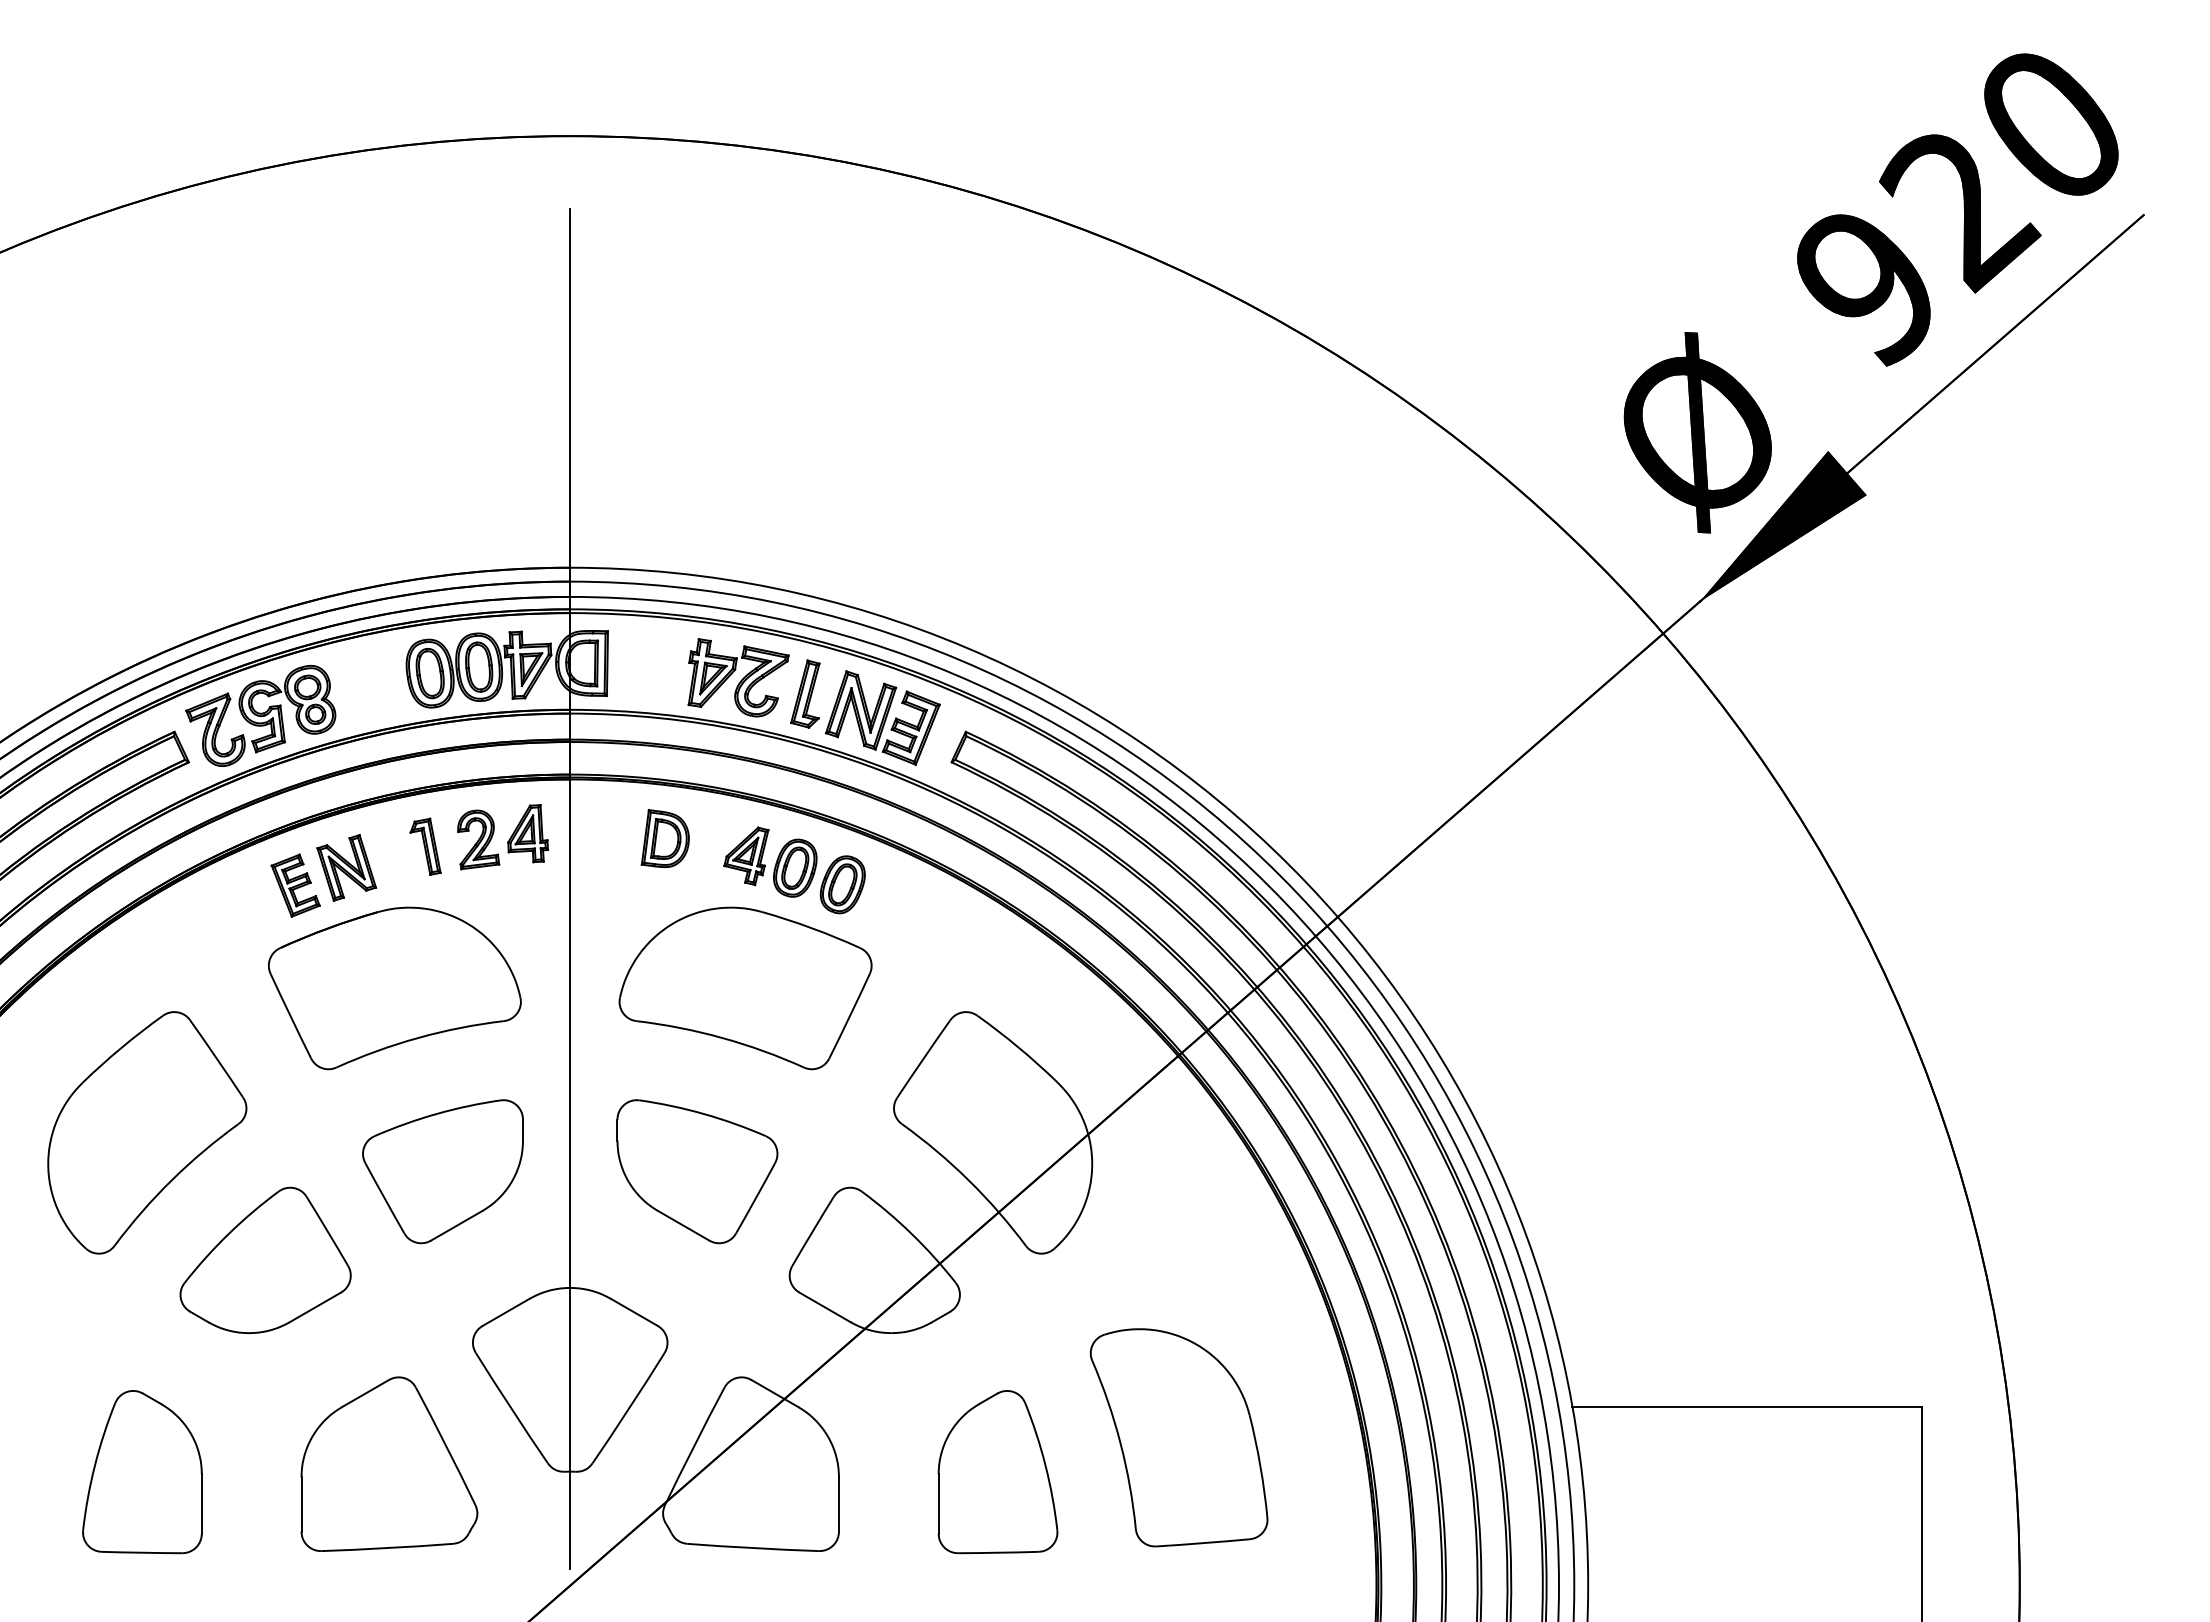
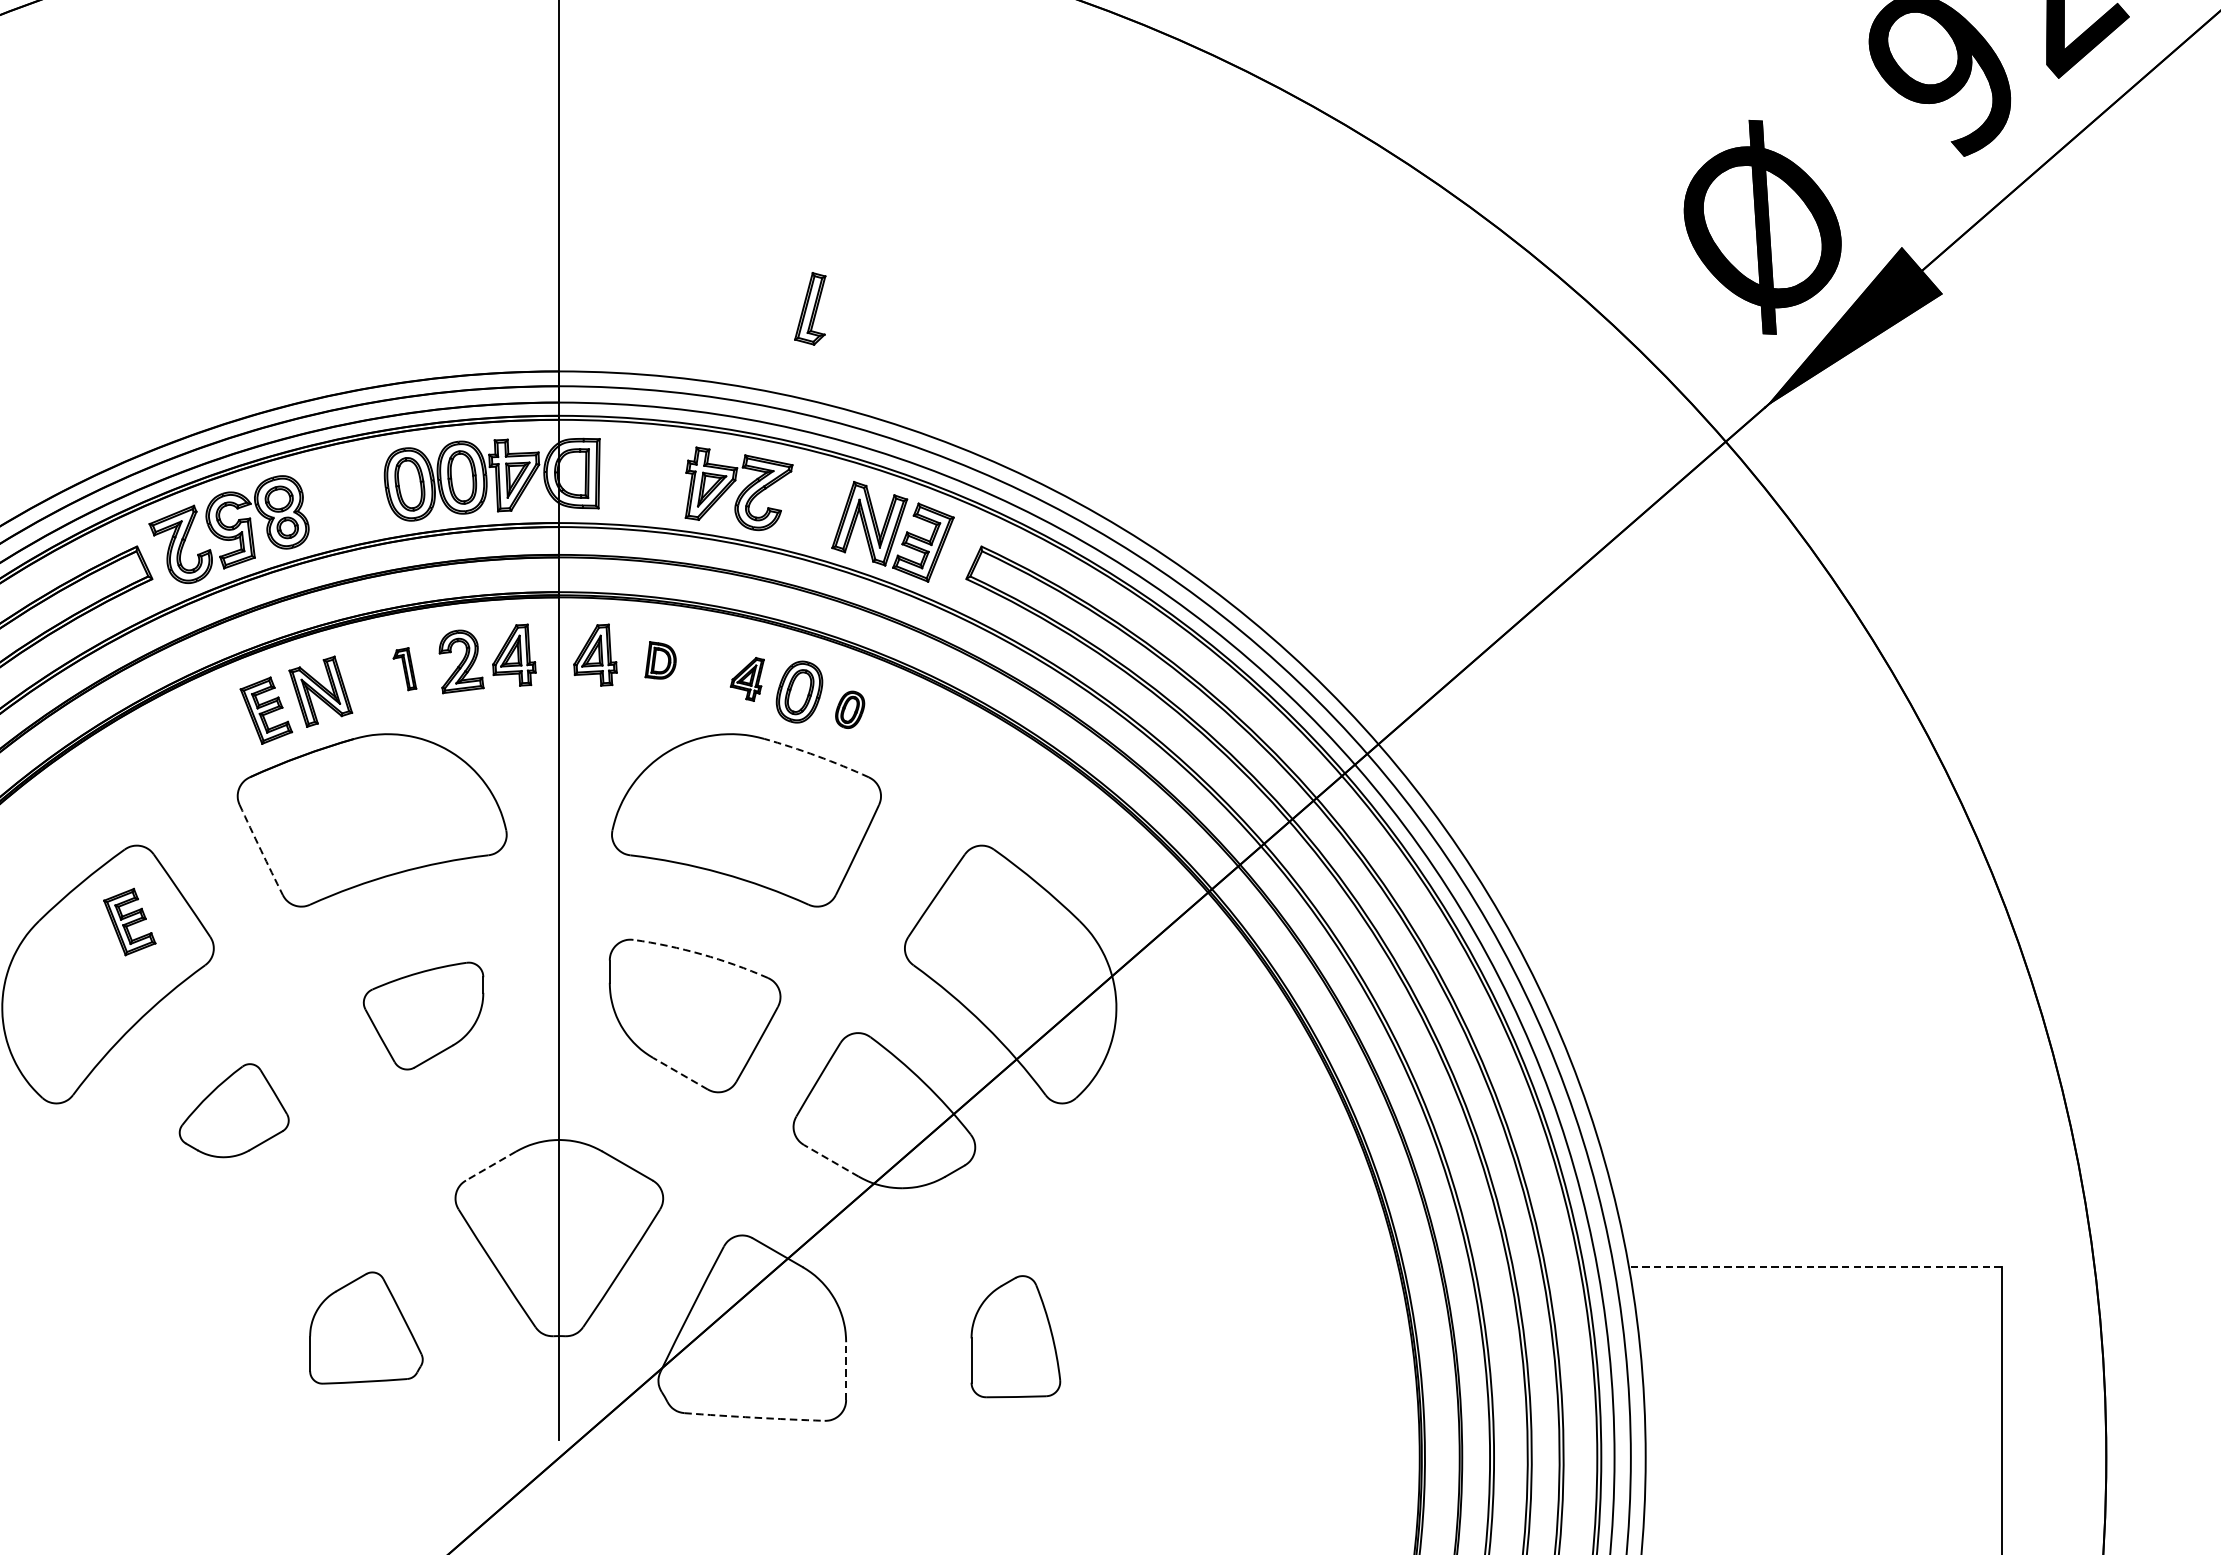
part: (805, 693) -> (810, 308), moved
part: (603, 833) -> (594, 655), added
part: (664, 838) -> (659, 660), size x0.6
part: (425, 846) -> (404, 668), size x0.7
part: (746, 856) -> (747, 679), size x0.7
part: (842, 884) -> (849, 709), size x0.6
arc: (811, 928) -> (816, 756), solid -> dashed
arc: (290, 1016) -> (260, 850), solid -> dashed
part: (167, 1083) -> (129, 921), added
arc: (703, 1114) -> (701, 954), solid -> dashed
part: (442, 1171) -> (423, 1015), size x0.7
line: (683, 1225) -> (680, 1073), solid -> dashed
part: (265, 1260) -> (234, 1110), size x0.6
line: (825, 1307) -> (831, 1160), solid -> dashed
line: (505, 1312) -> (490, 1166), solid -> dashed
line: (1747, 1406) -> (1815, 1266), solid -> dashed
part: (1178, 1437) -> (1208, 1299), removed
part: (389, 1463) -> (366, 1327), size x0.6
part: (142, 1472) -> (102, 1336), removed
part: (997, 1472) -> (1015, 1336), size x0.7
line: (838, 1504) -> (845, 1371), solid -> dashed
arc: (753, 1548) -> (754, 1418), solid -> dashed

